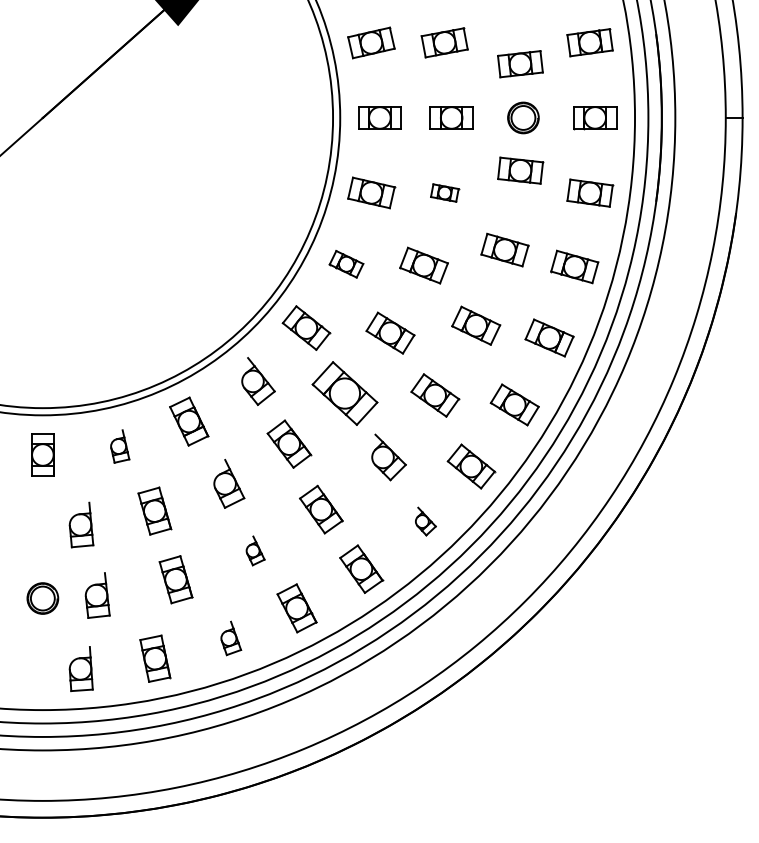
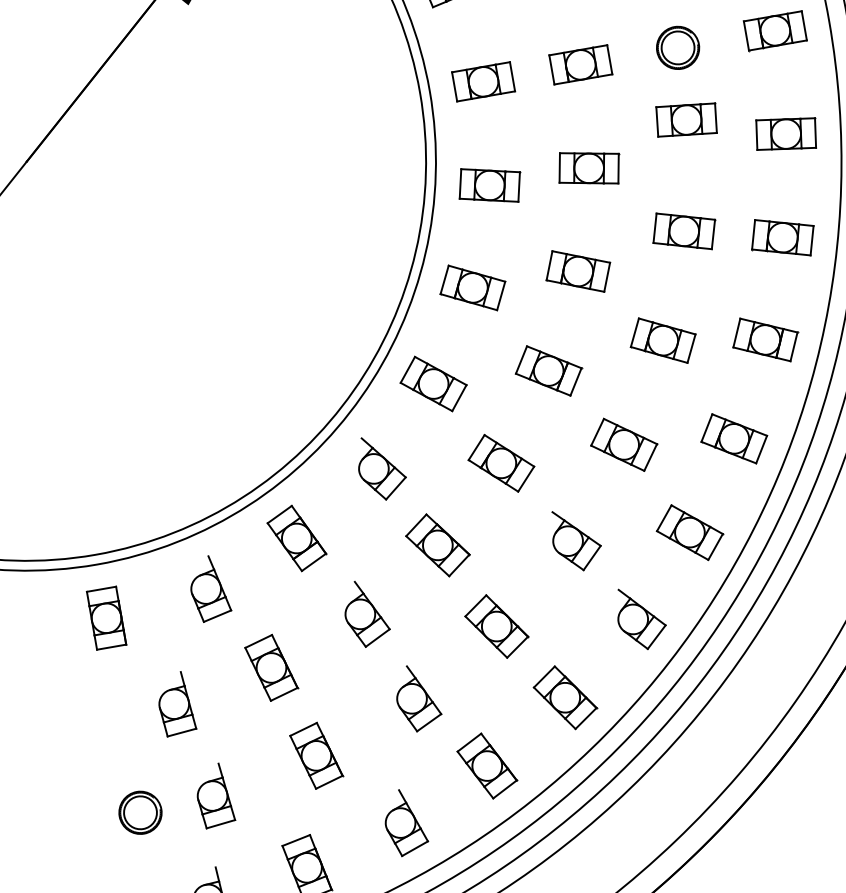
part: (444, 192) -> (588, 167), size x1.67
part: (346, 264) -> (472, 288), size x1.43
part: (344, 392) -> (500, 462), size x0.71
part: (120, 446) -> (209, 588), size x1.43
part: (425, 521) -> (640, 617), size x1.67
part: (255, 550) -> (417, 697), size x1.67
part: (231, 638) -> (405, 822), size x1.43

